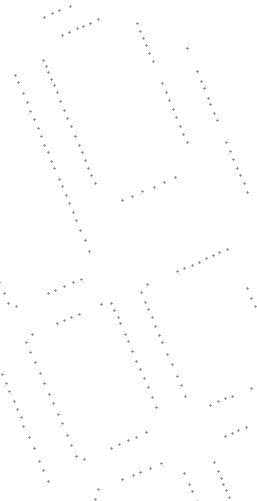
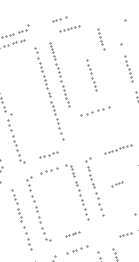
part: (174, 113) -> (91, 75), moved
part: (69, 319) -> (49, 171), size x1.4
part: (222, 401) -> (117, 184), moved
part: (128, 439) -> (72, 233), size x0.7

